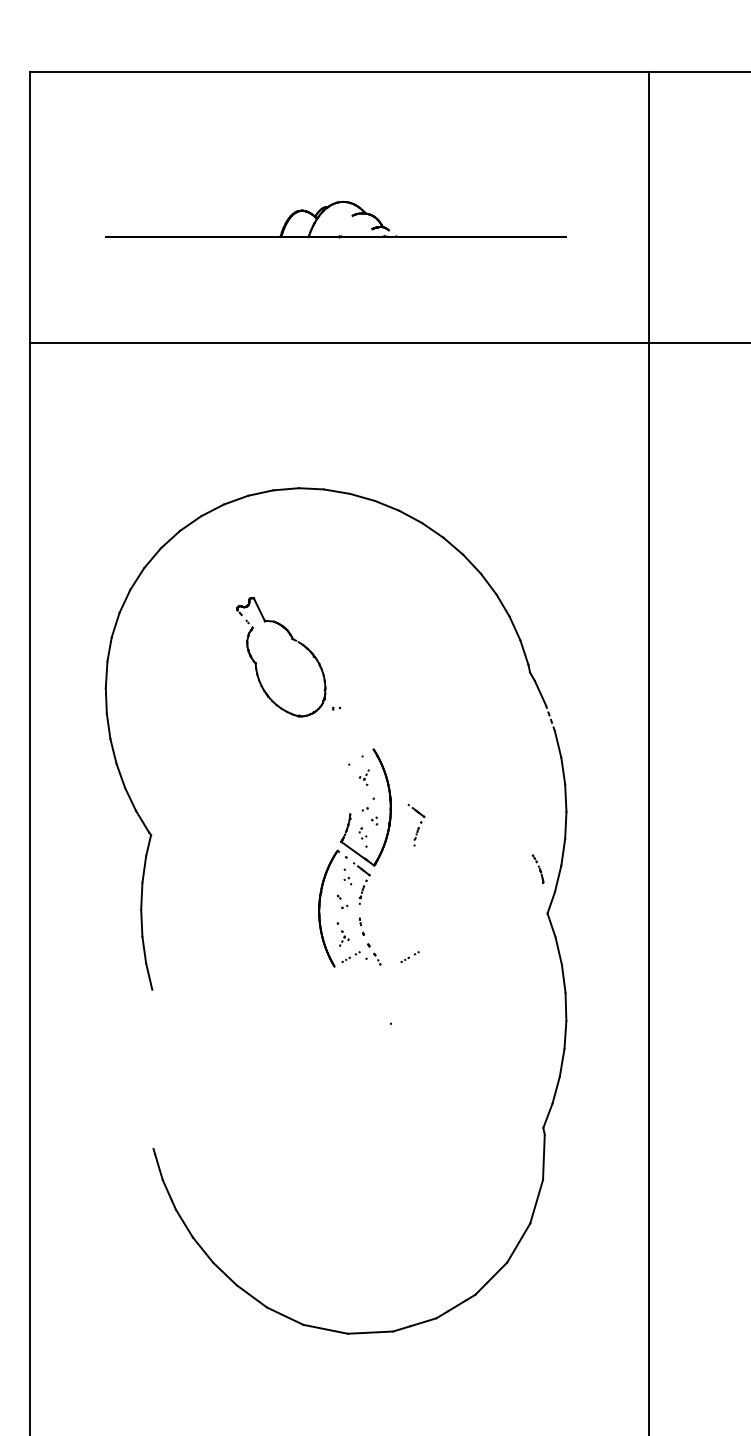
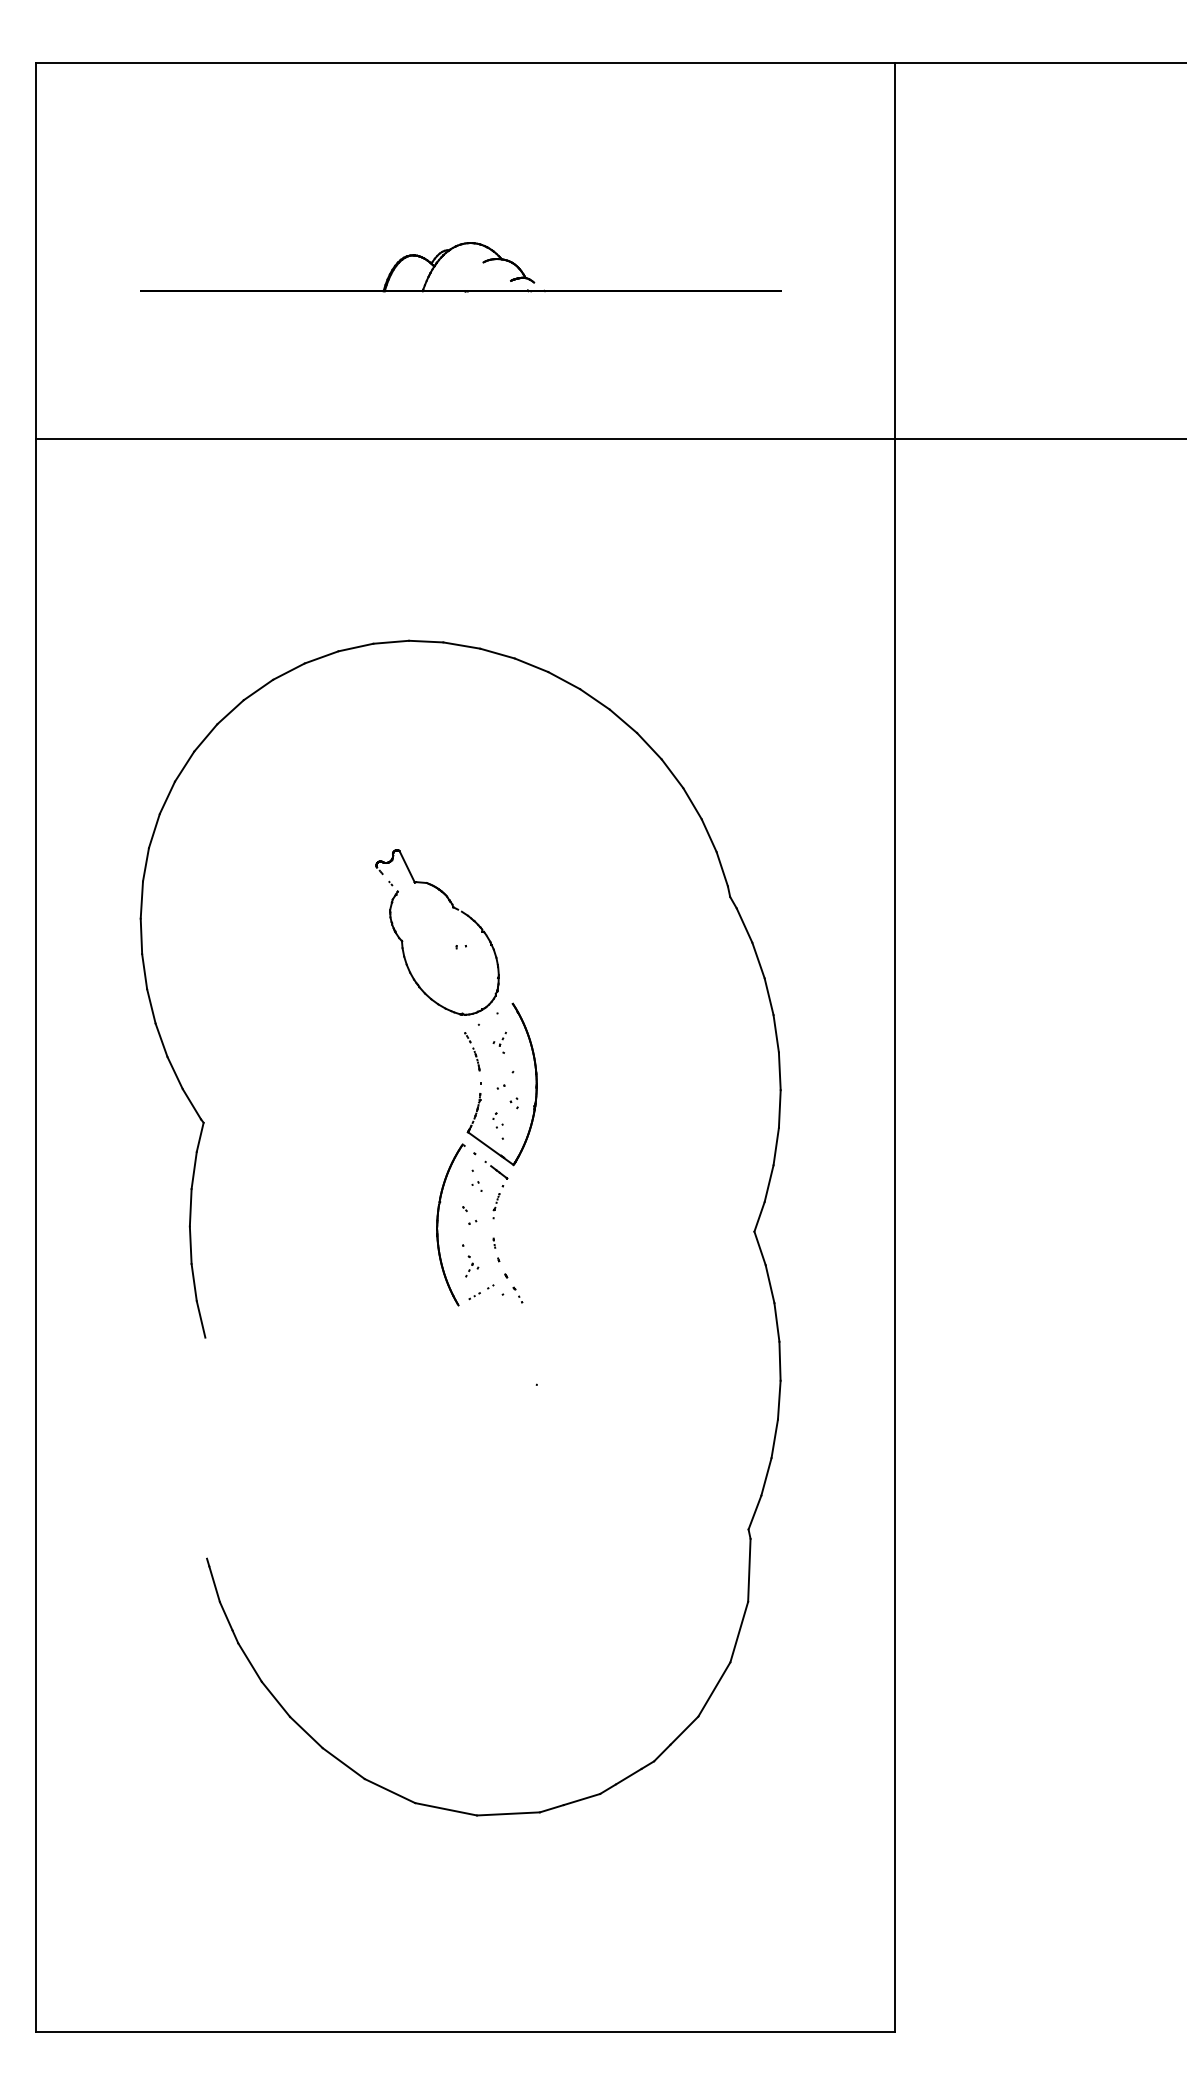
part: (292, 639) -> (452, 908), moved
line: (550, 718) -> (758, 960), dashed -> solid
part: (416, 824) -> (572, 1108), removed
part: (538, 868) -> (472, 1051), moved
part: (410, 957) -> (563, 1292), removed

